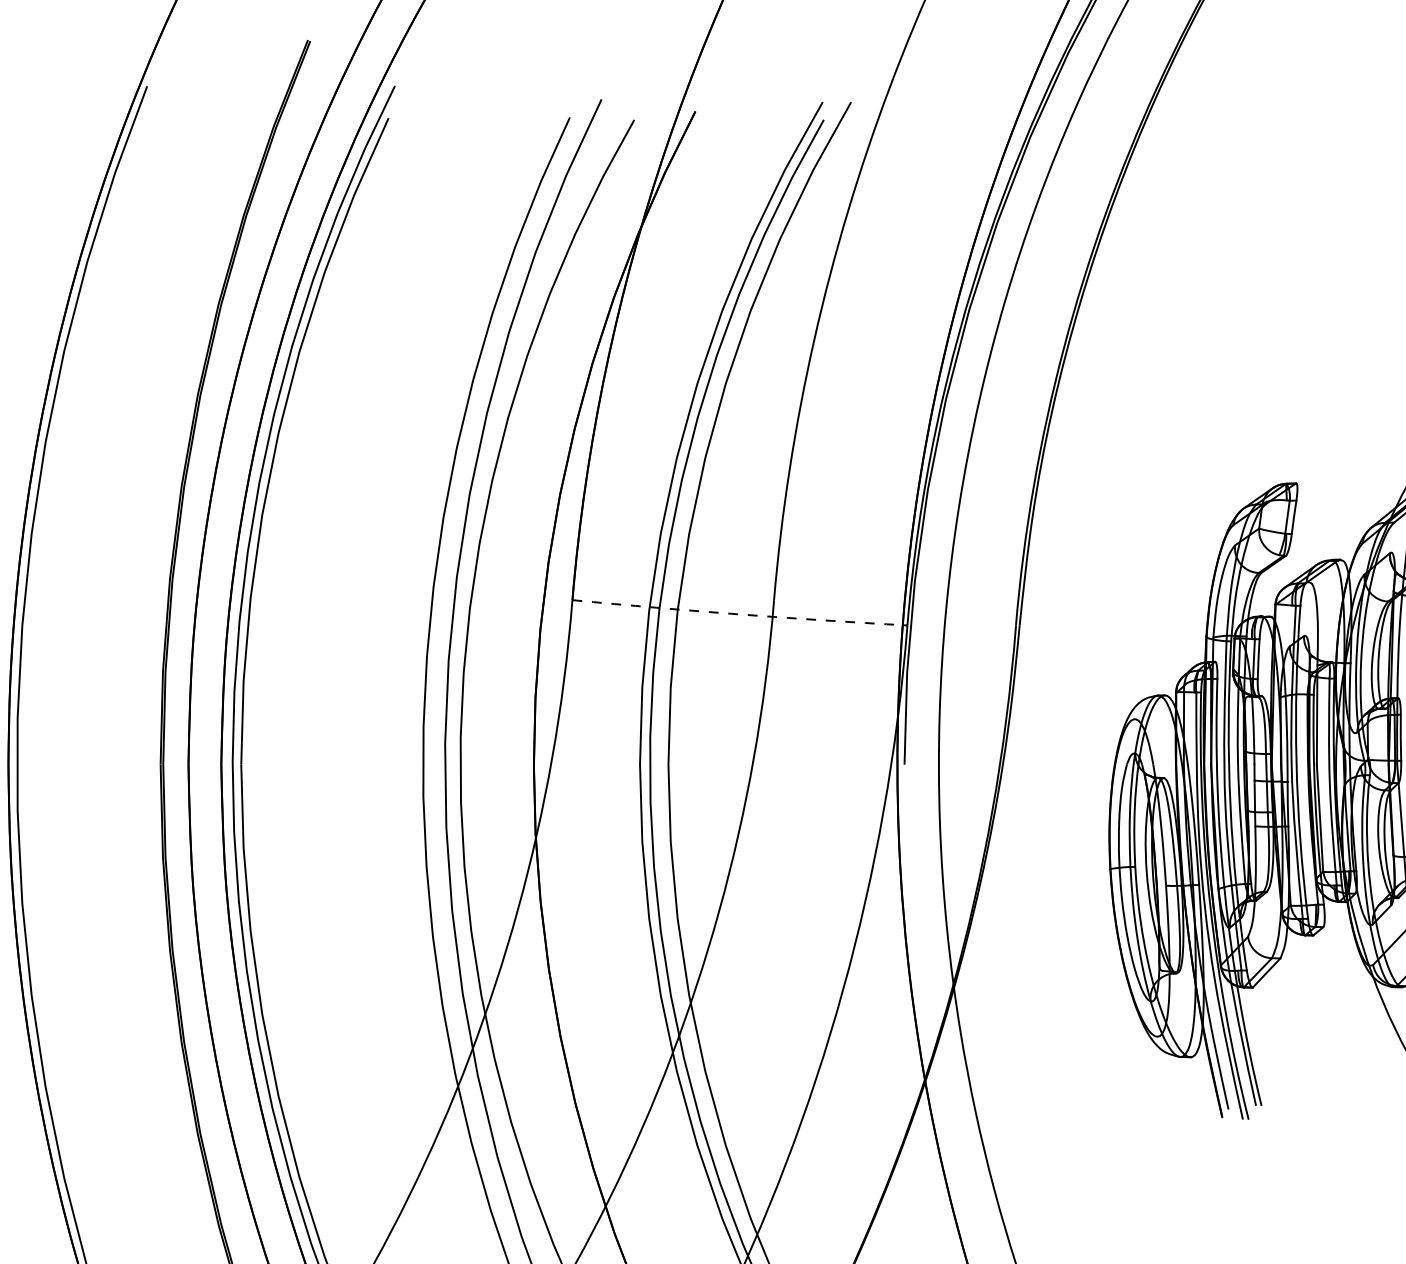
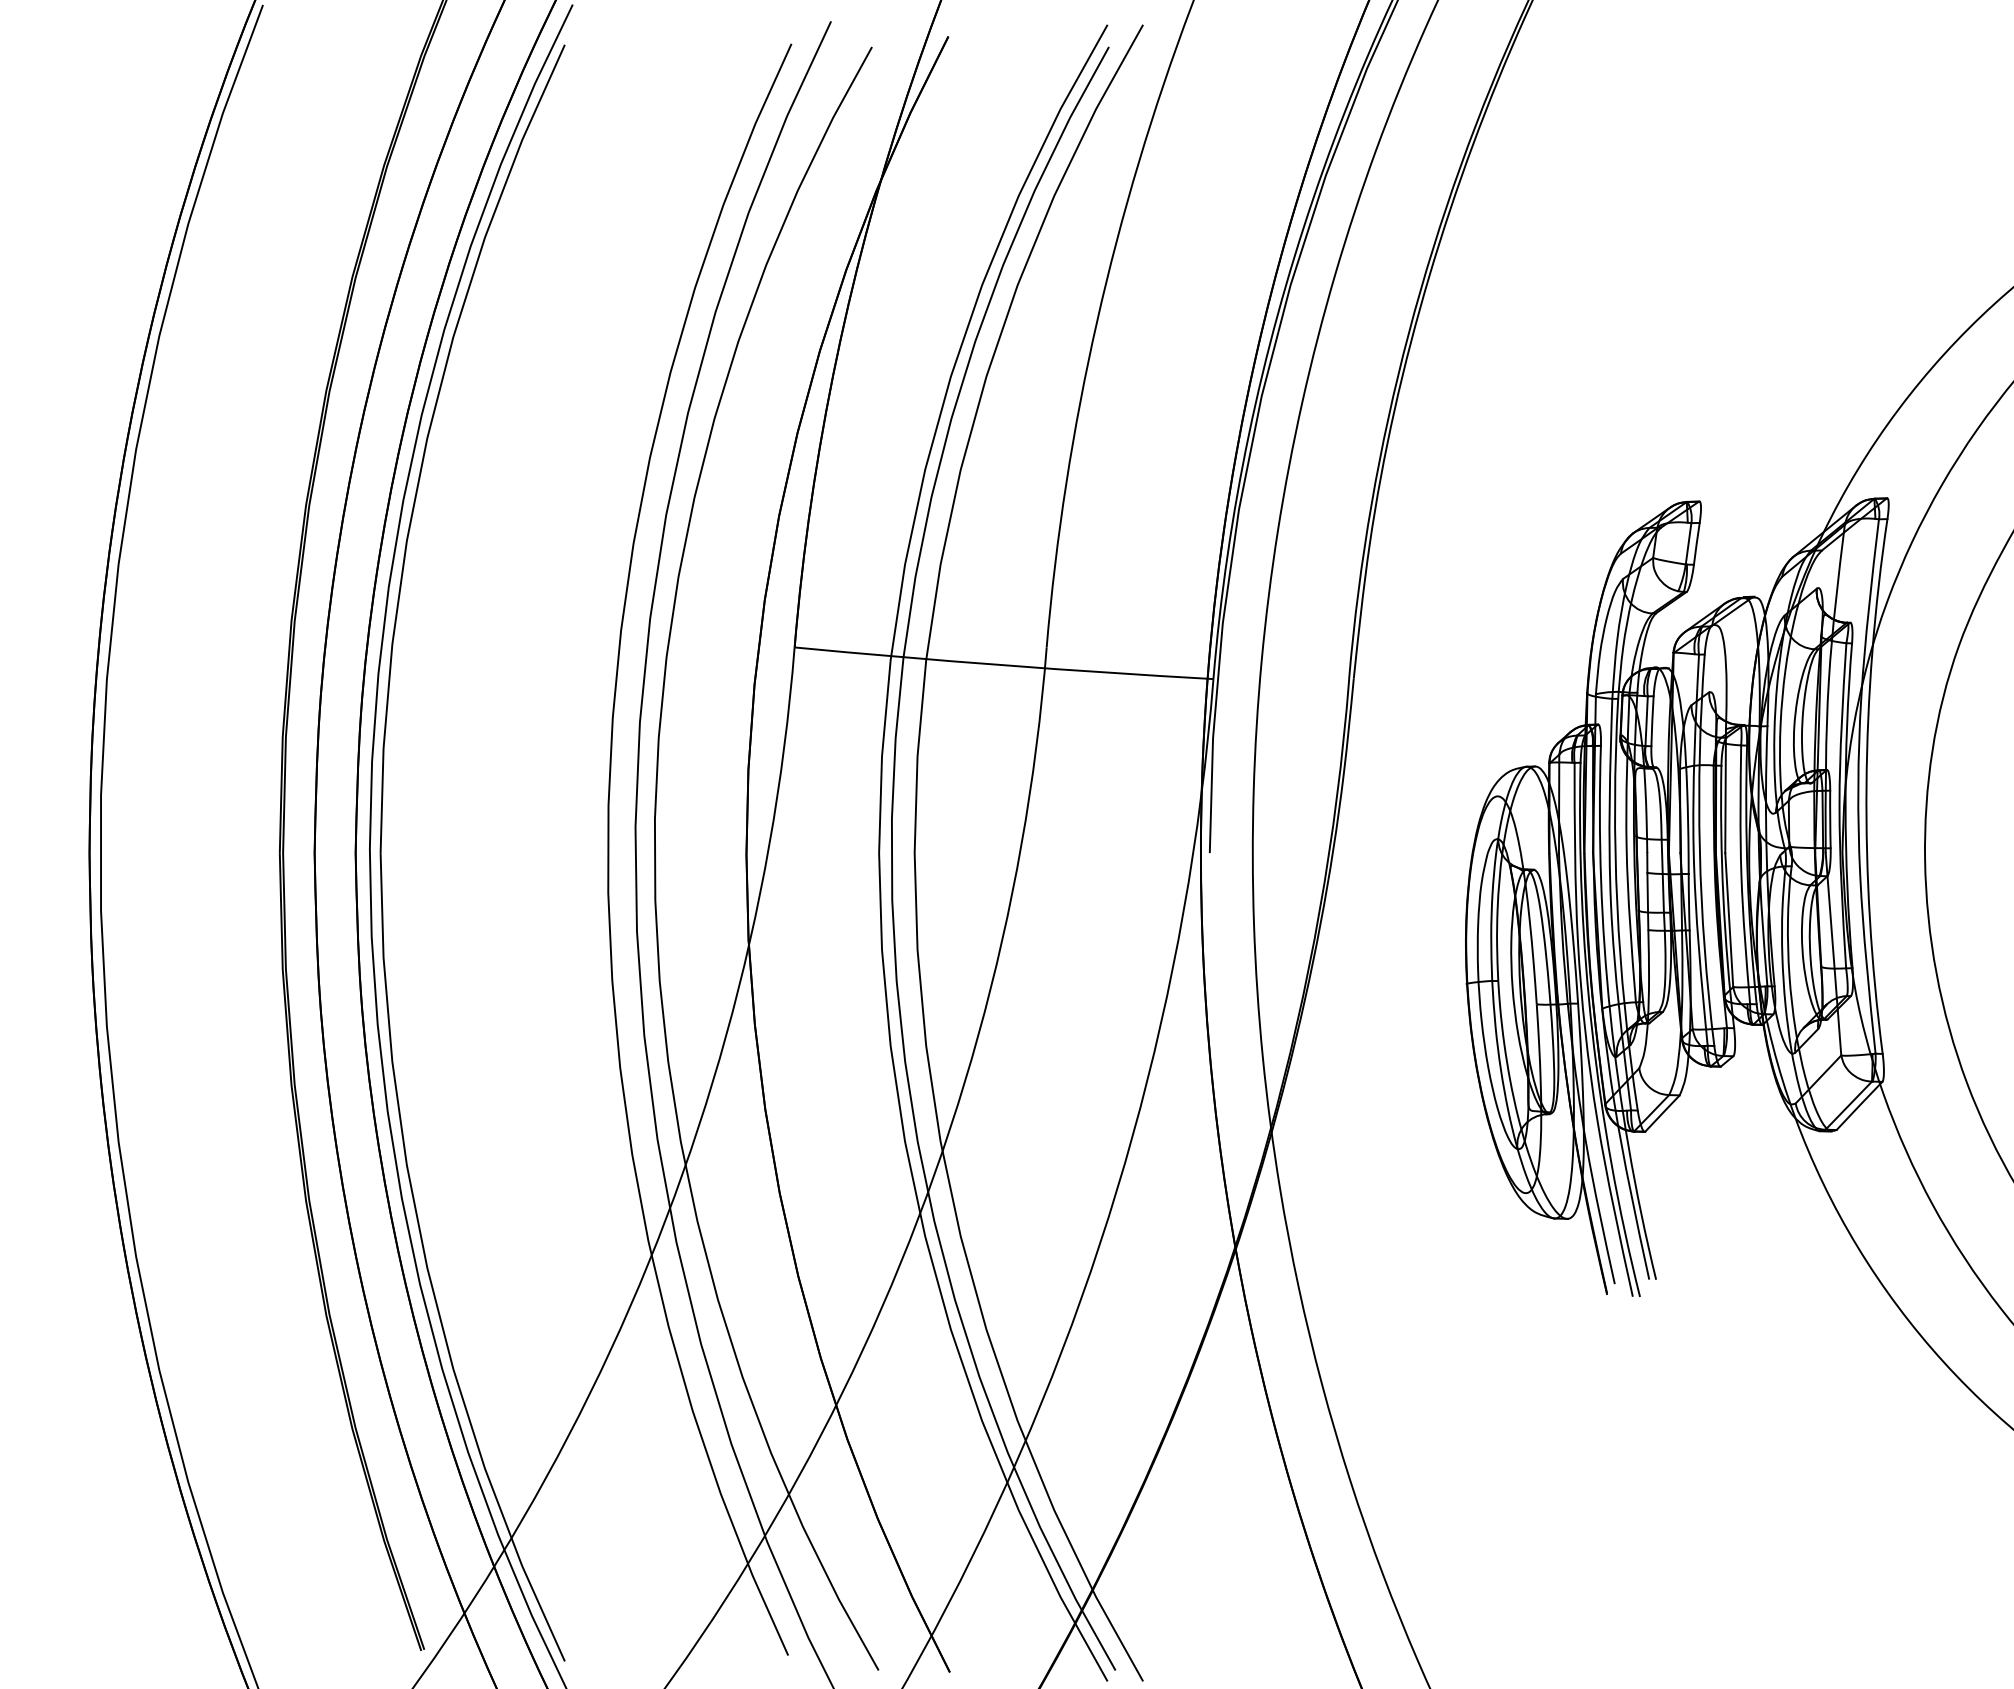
arc: (739, 614) -> (1003, 665), dashed -> solid

